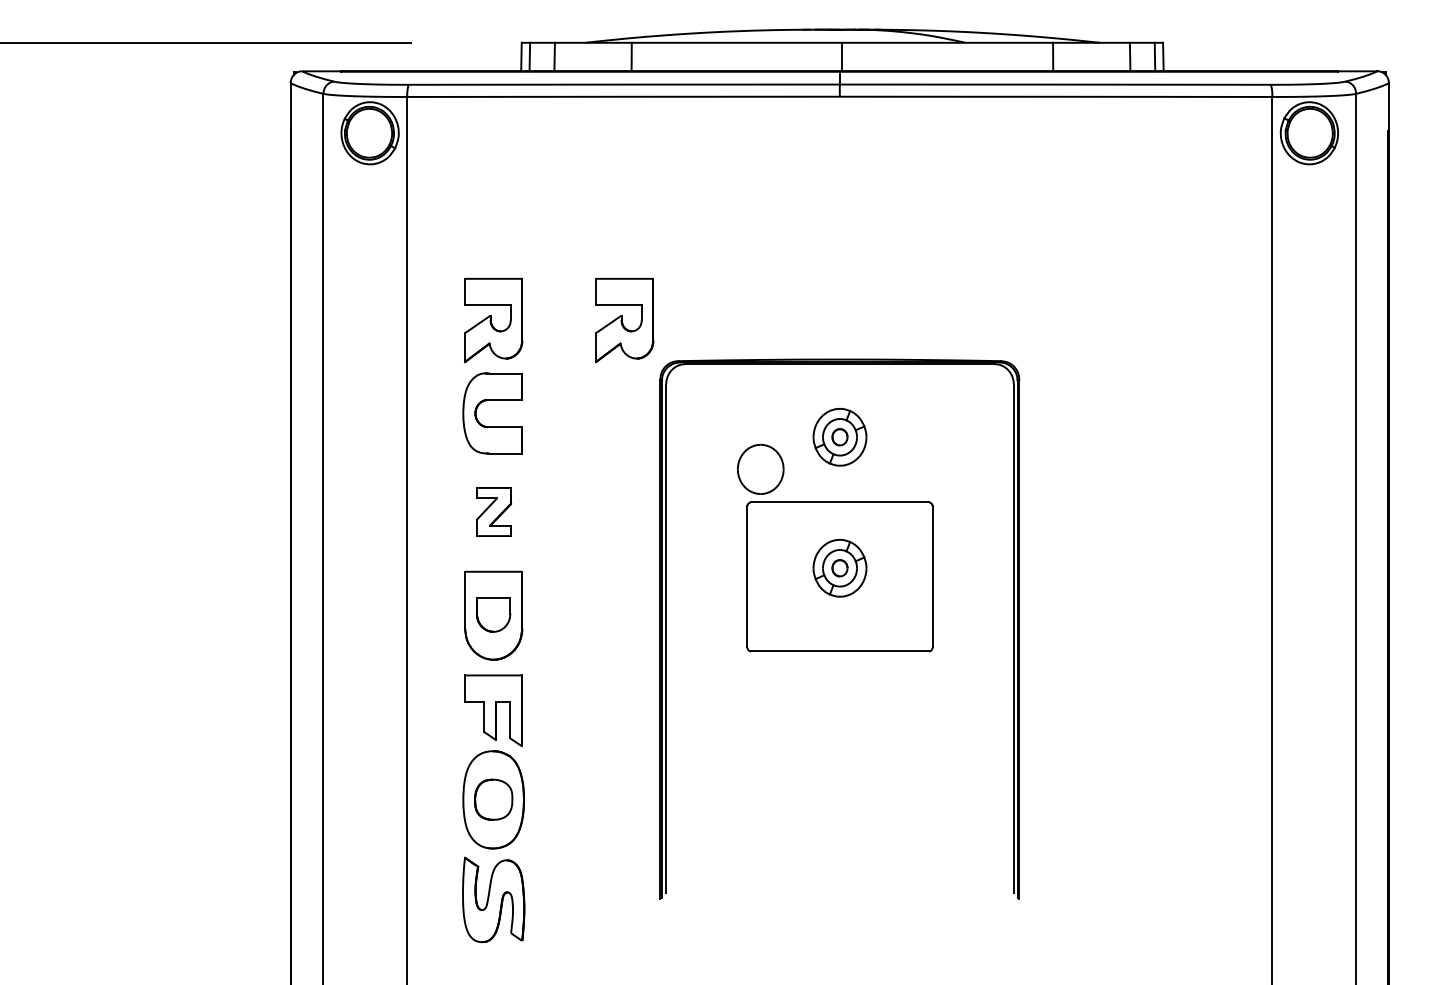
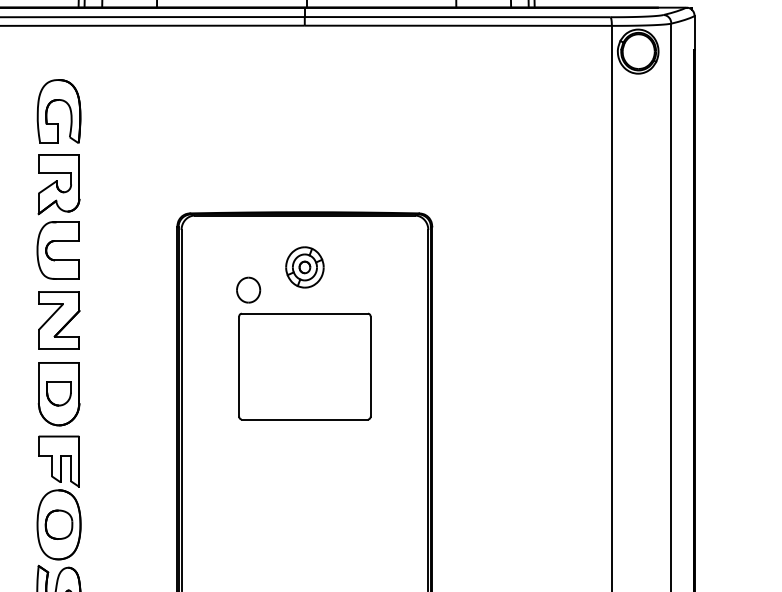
part: (493, 202) -> (58, 100), added
part: (624, 320) -> (151, 184), removed
part: (760, 468) -> (248, 289), size x0.71
part: (493, 511) -> (58, 320), size x1.67
part: (839, 568) -> (304, 360), removed

